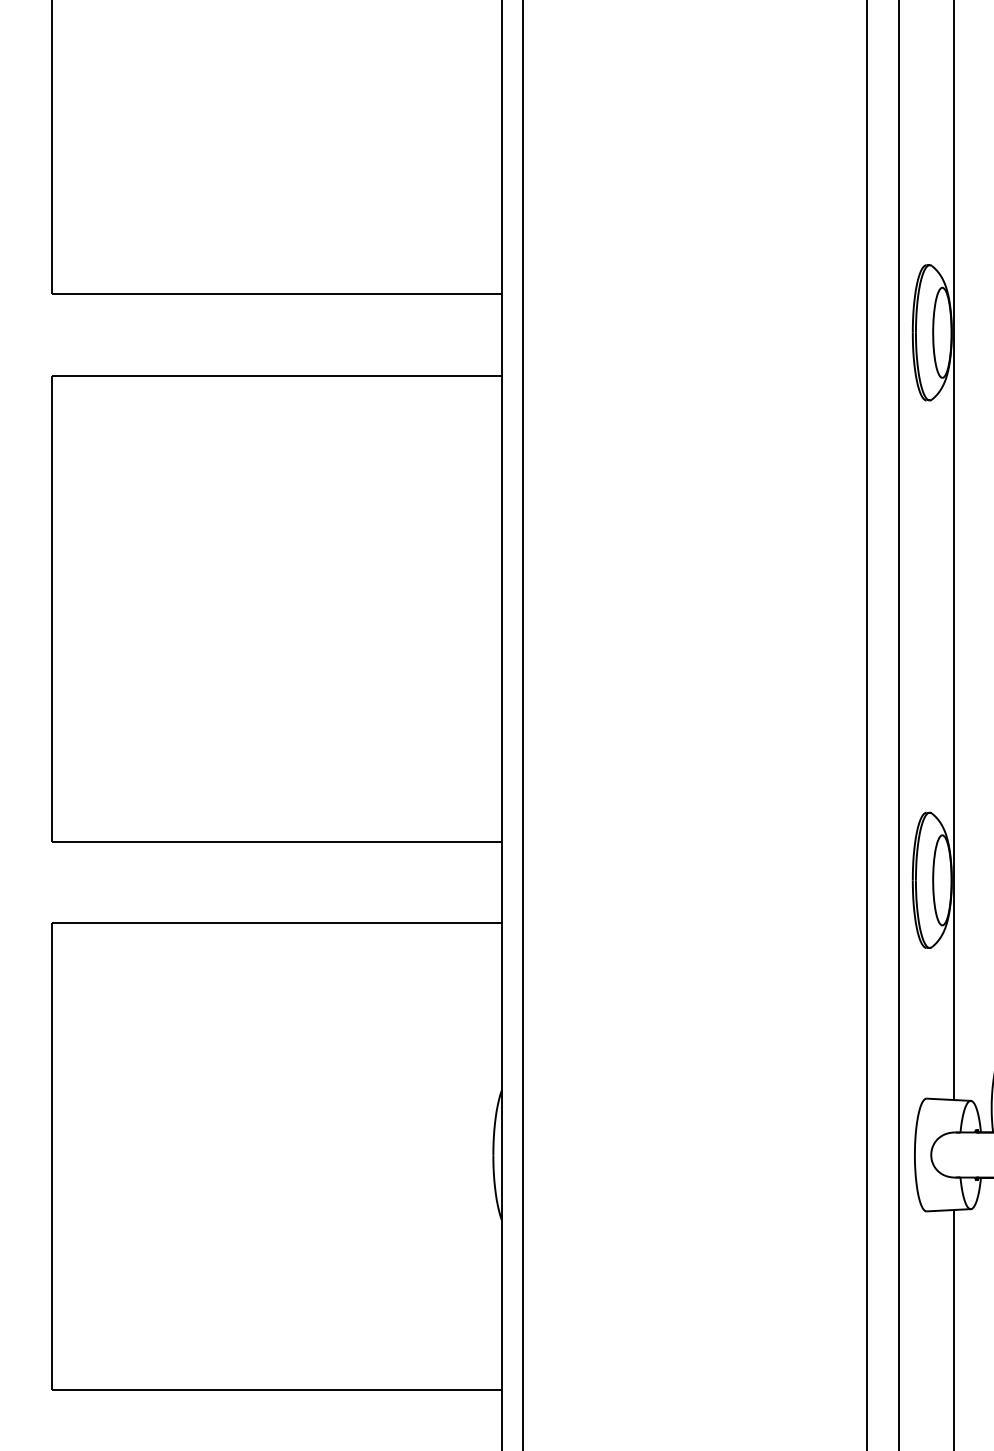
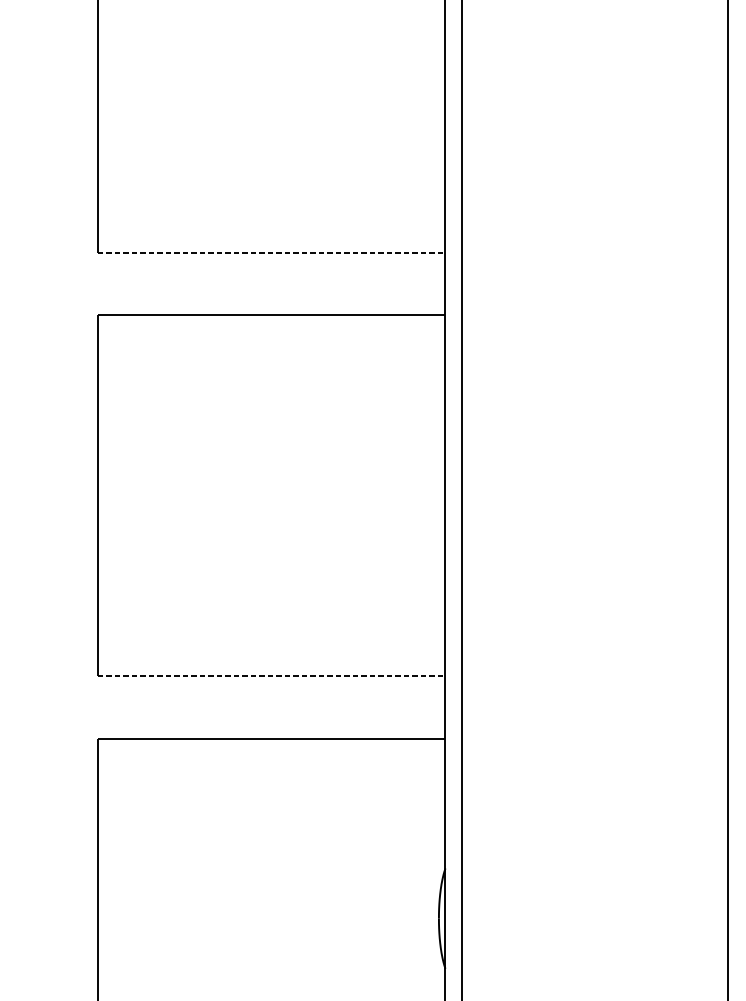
line: (276, 294) -> (271, 252), solid -> dashed
line: (276, 841) -> (271, 675), solid -> dashed

